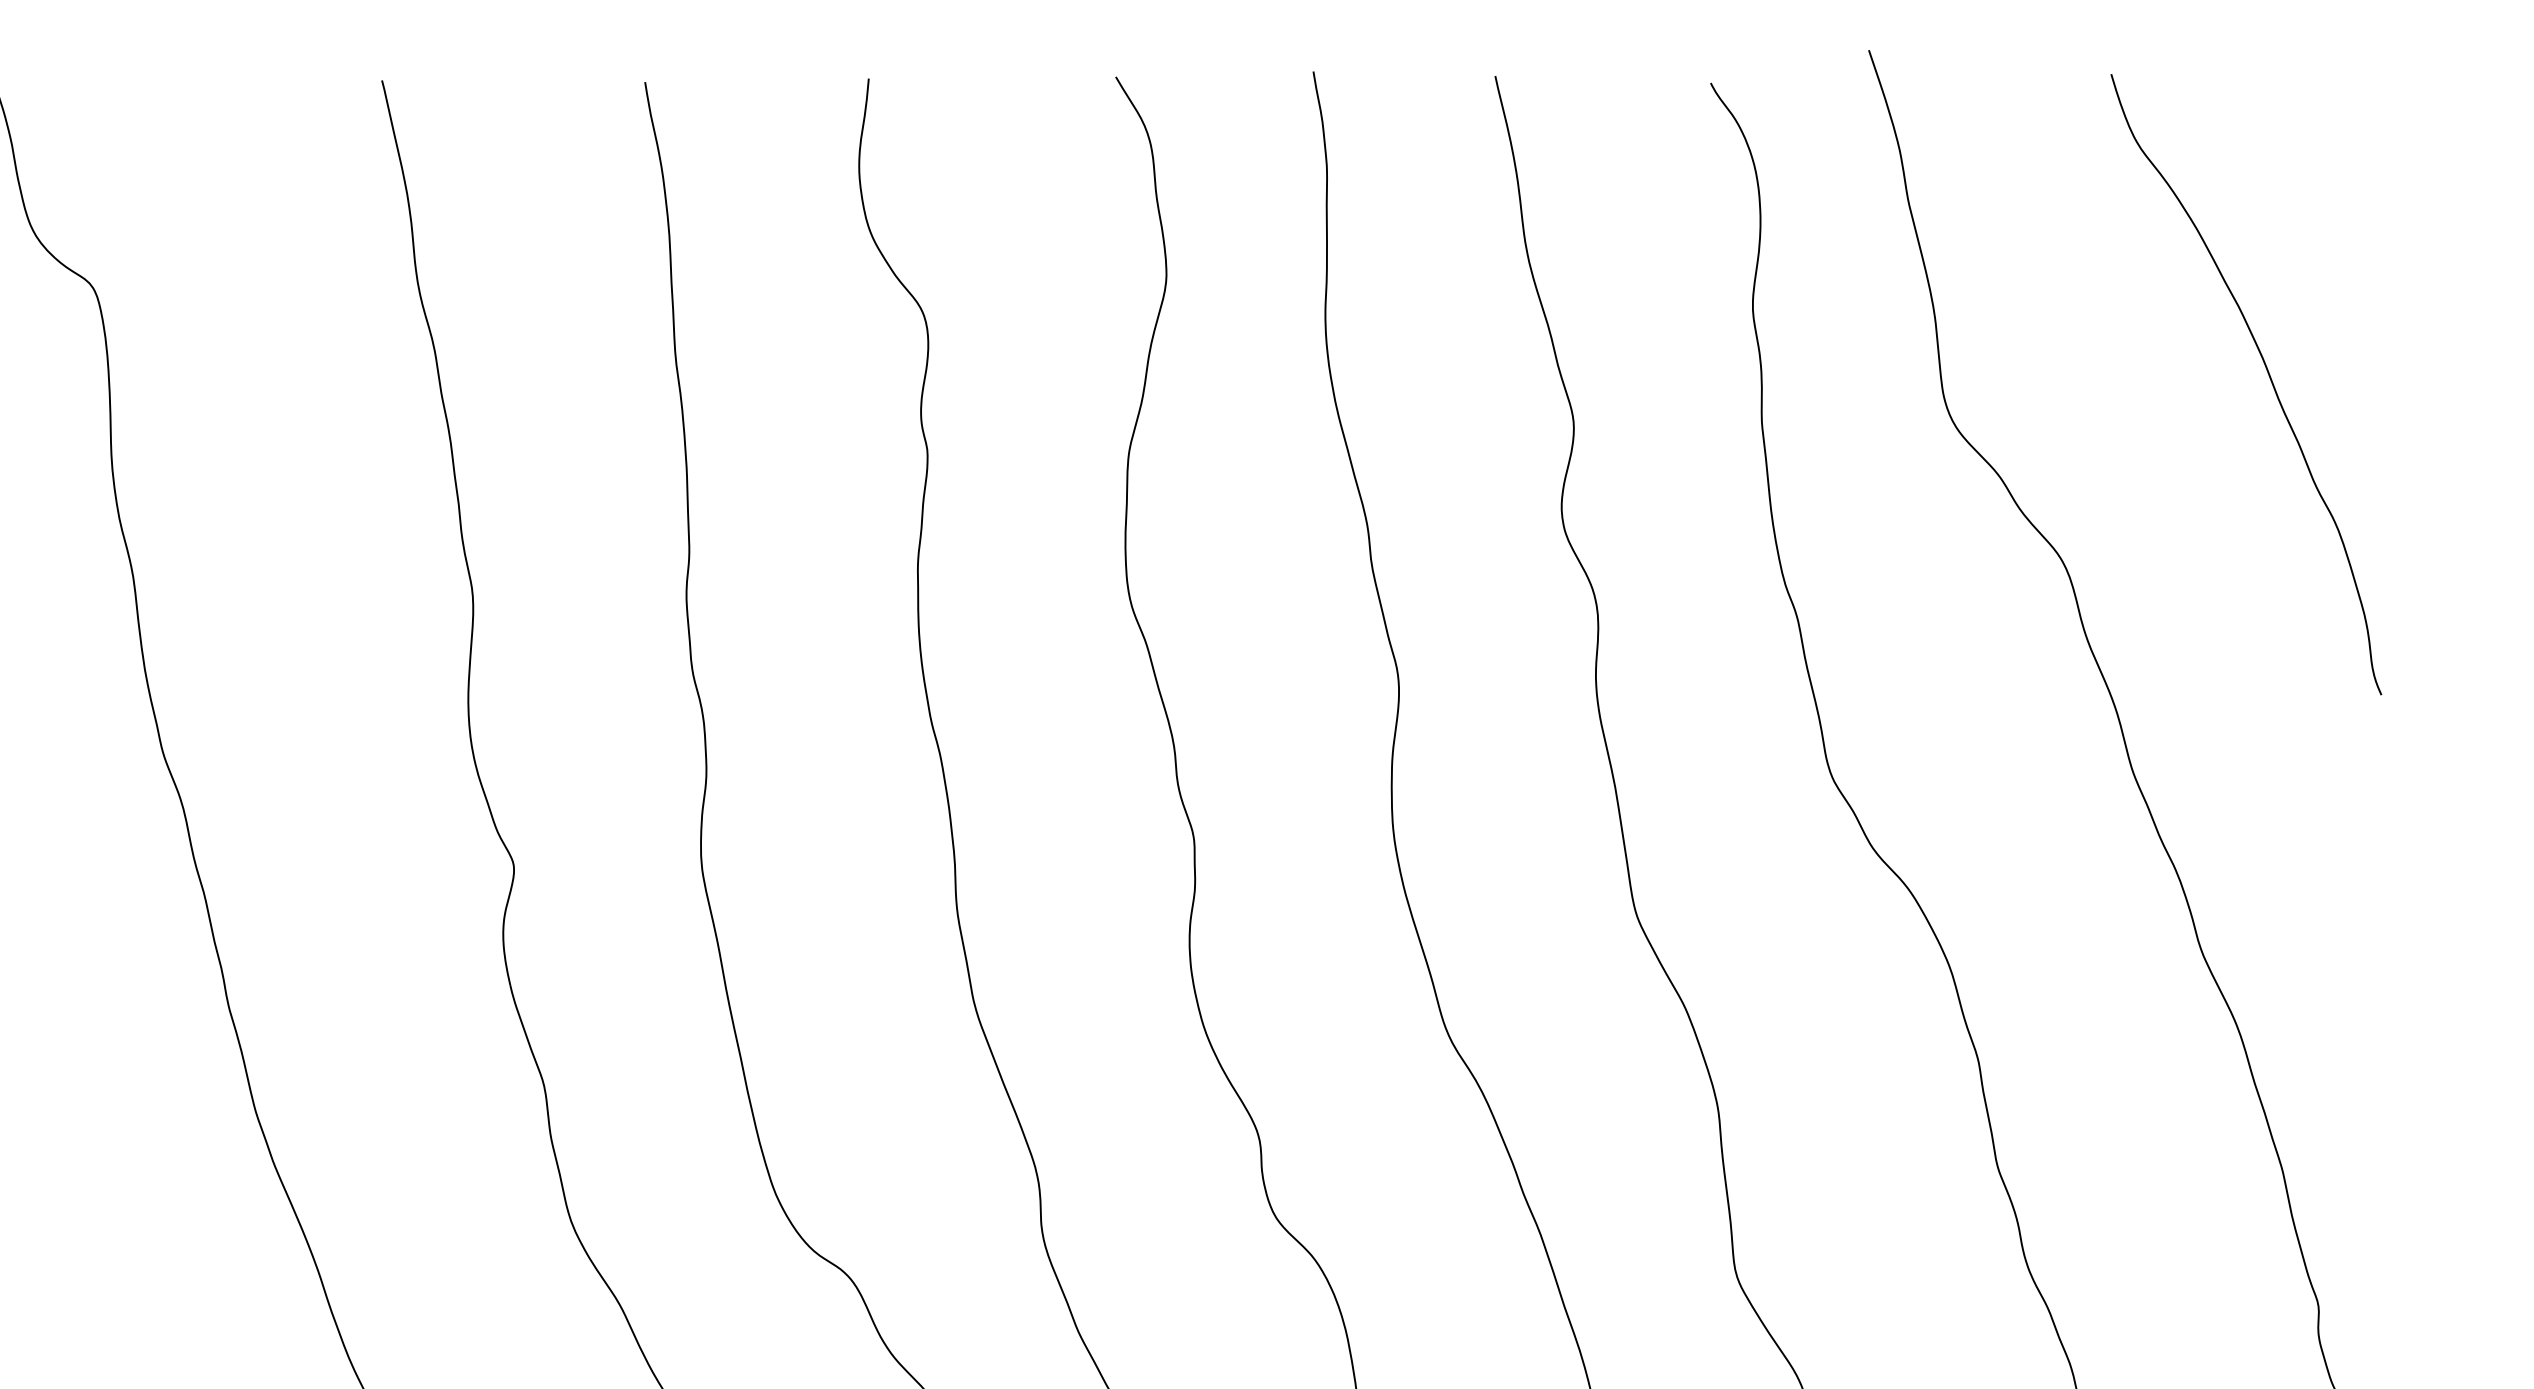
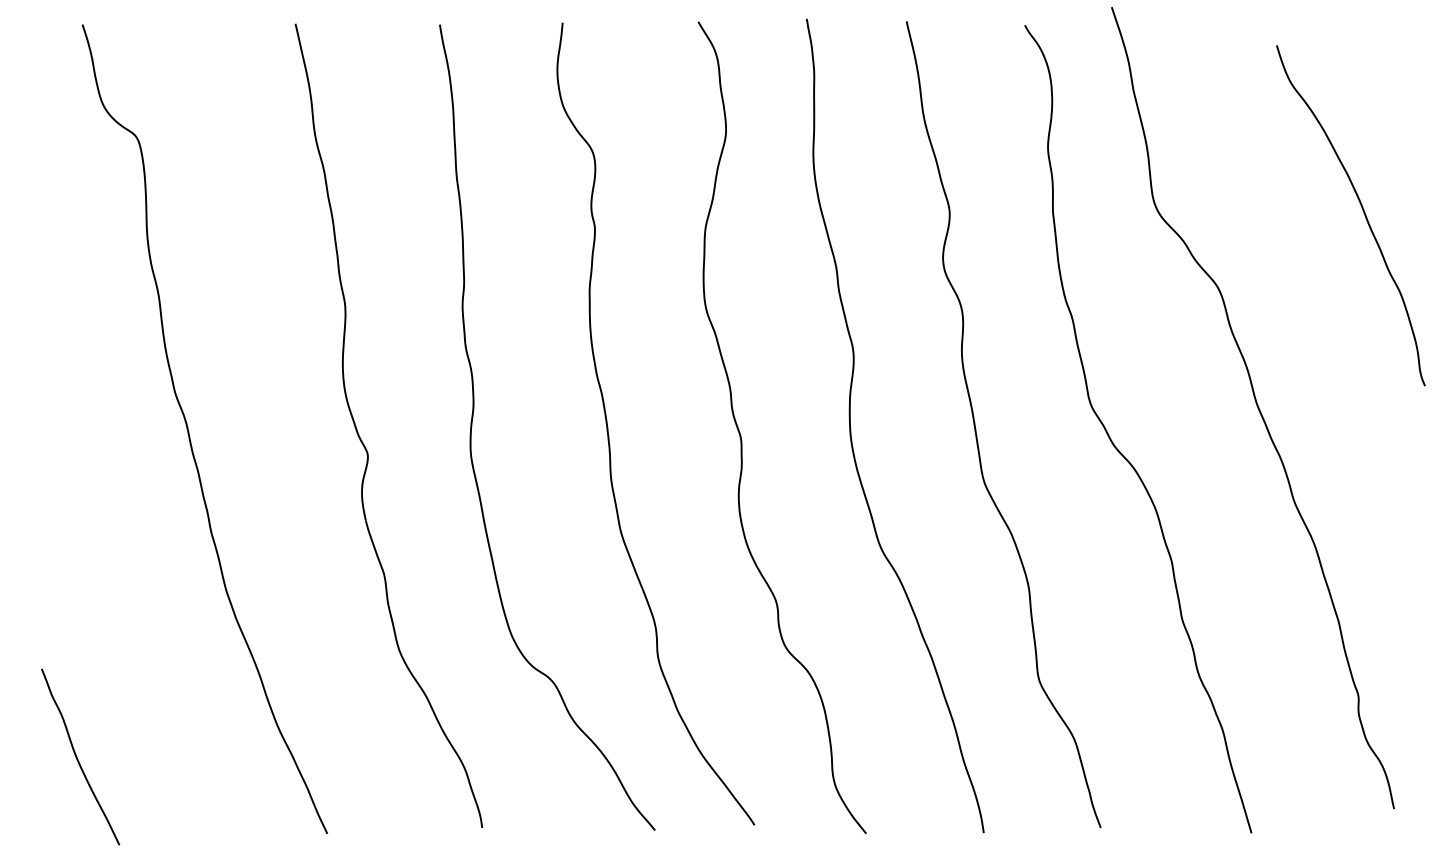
curve: (2267, 375) -> (1362, 210), moved

